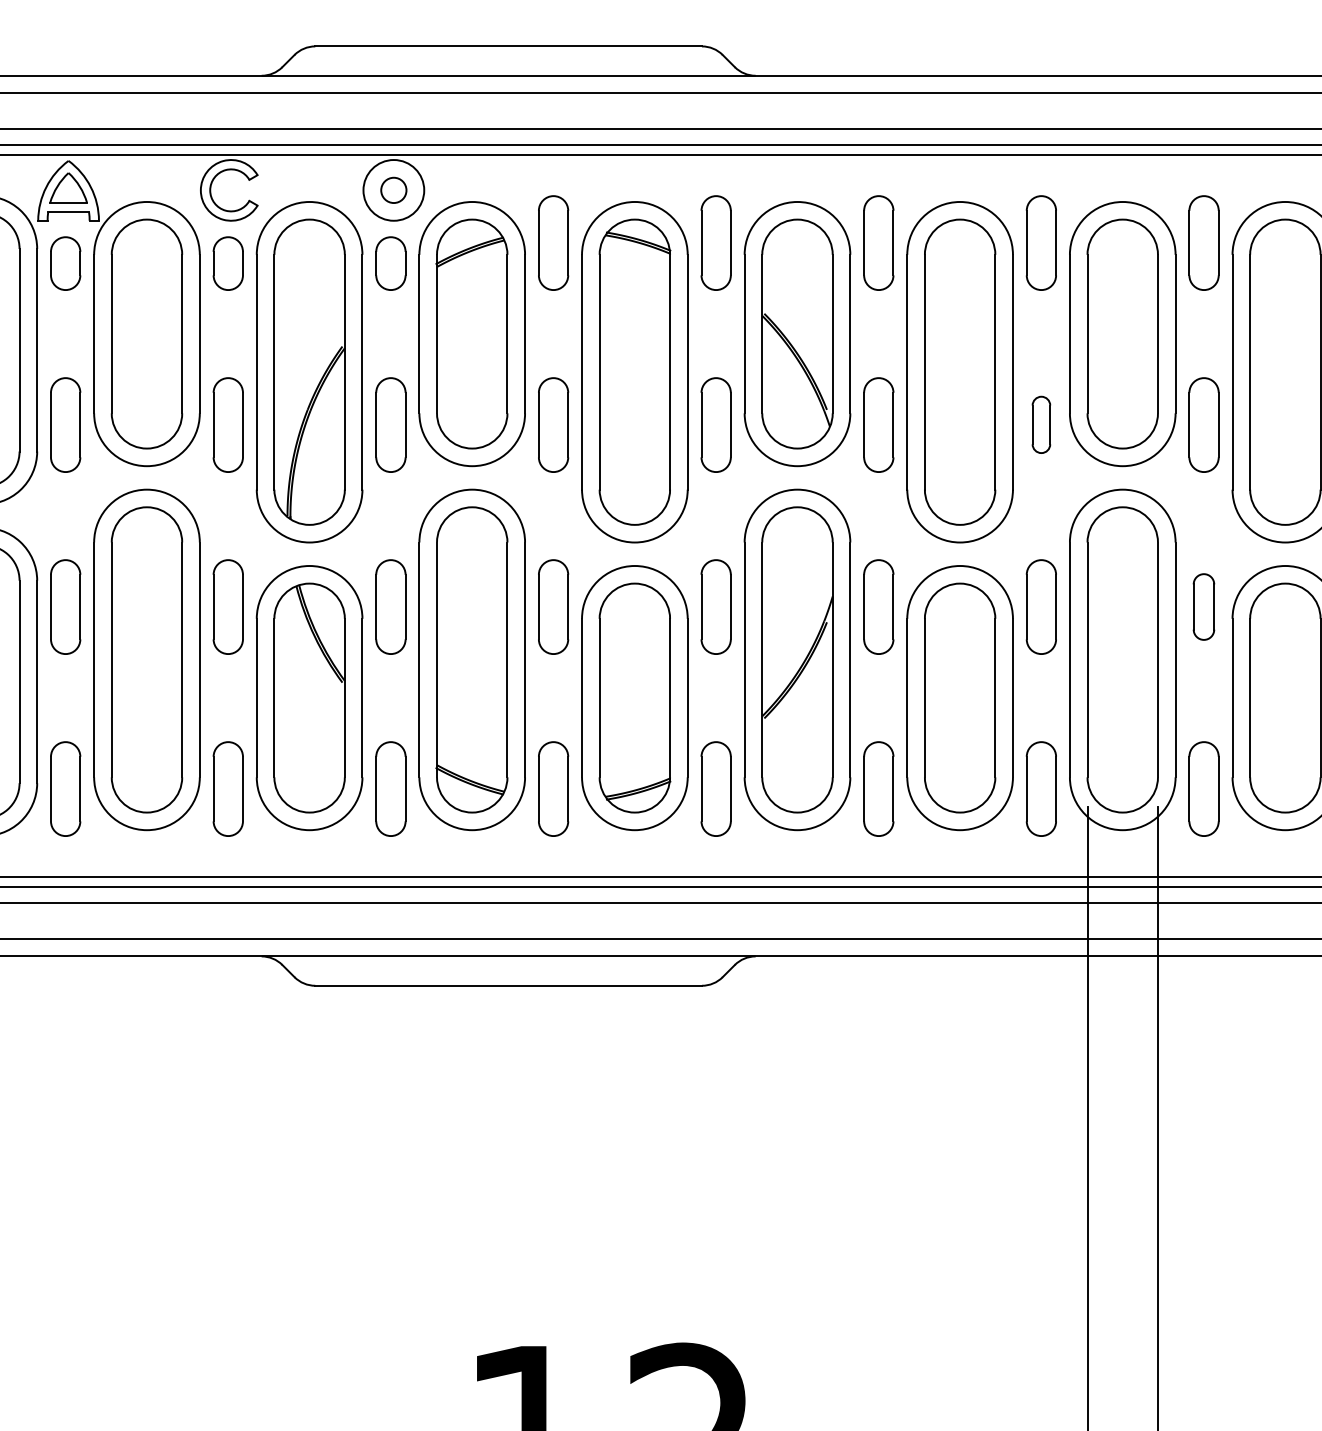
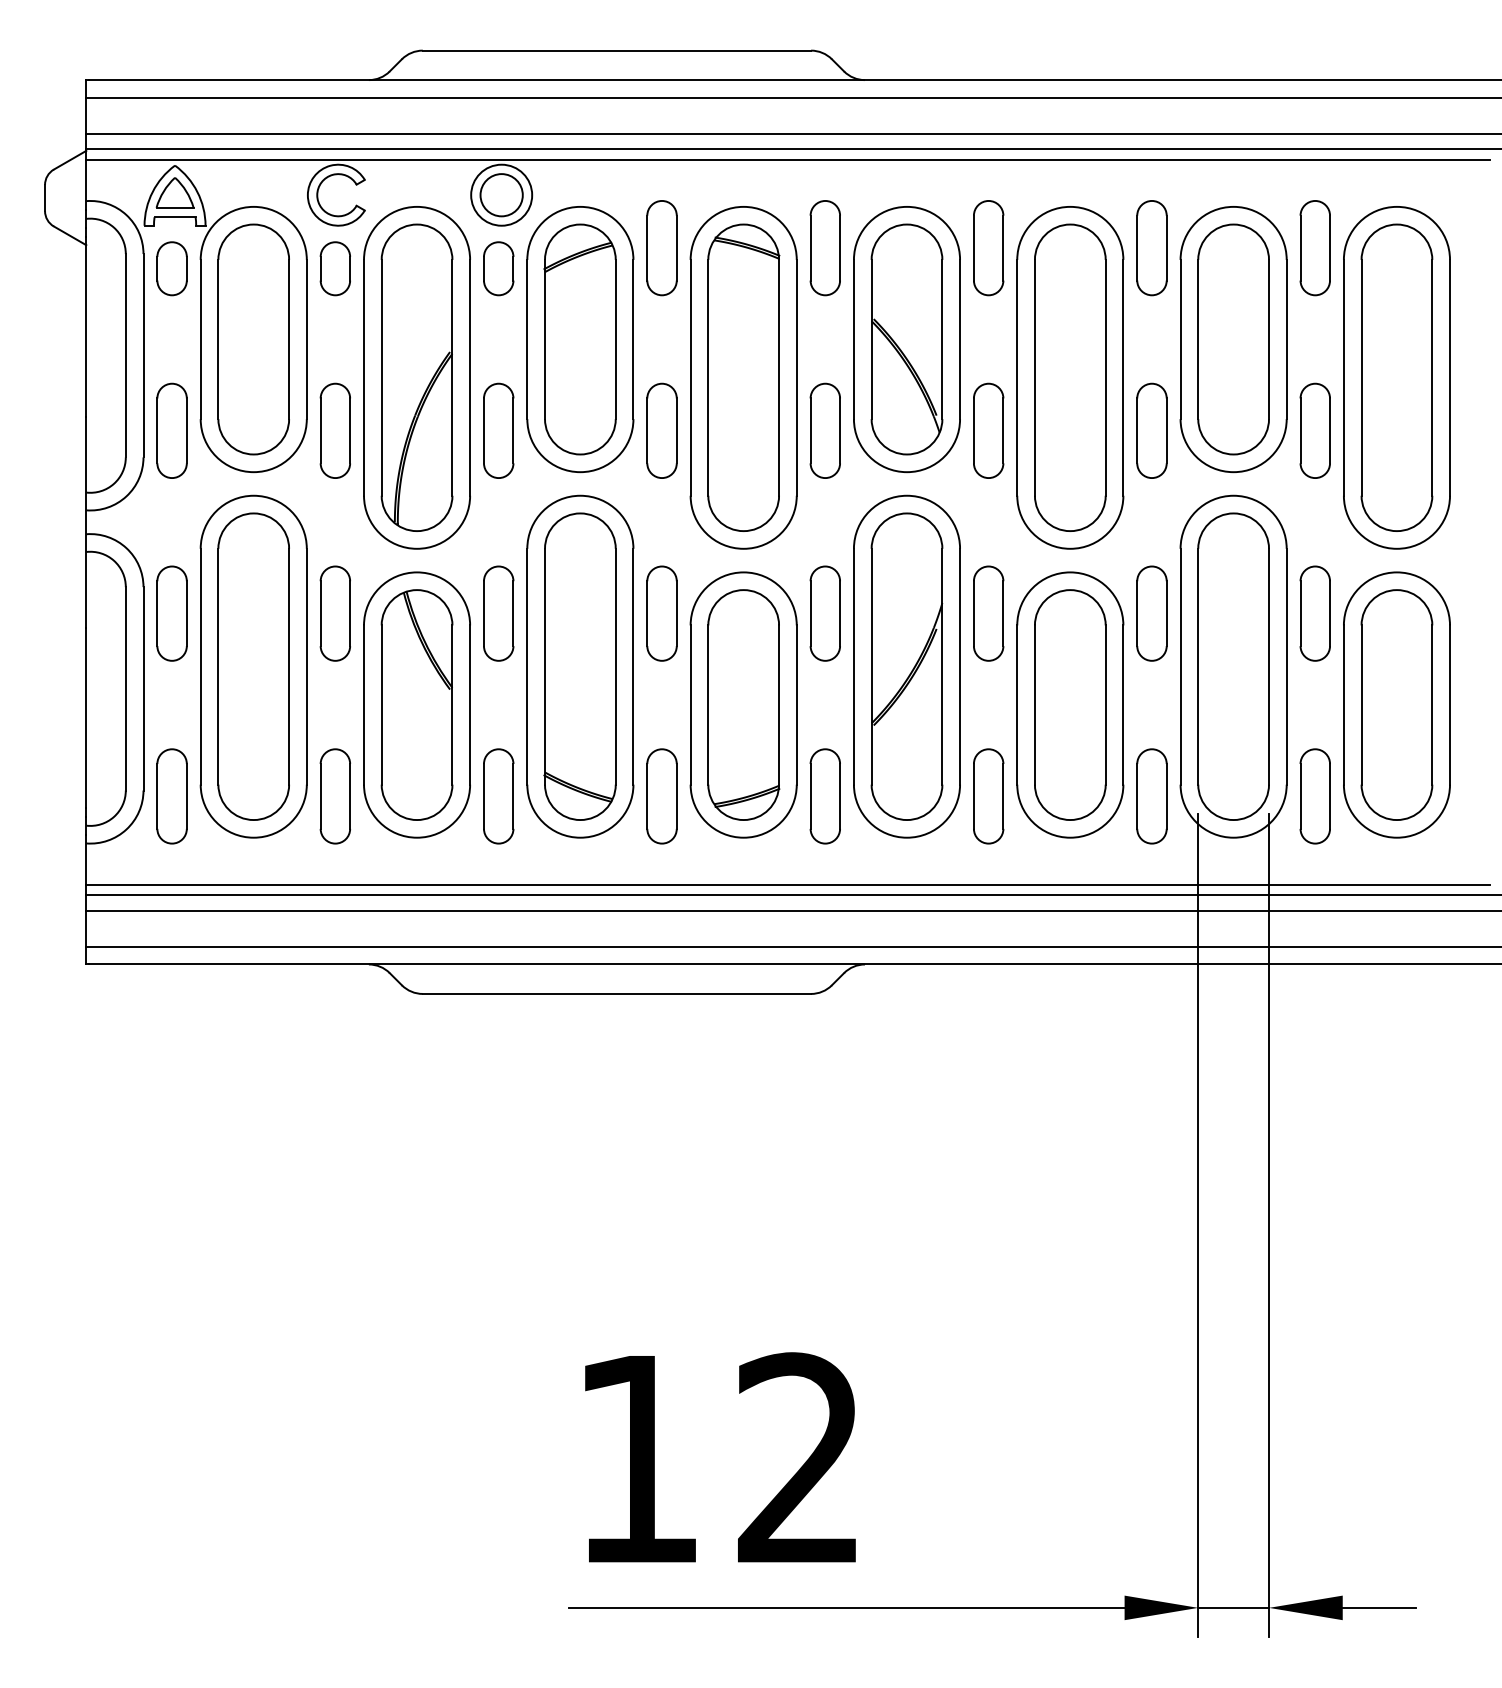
circle: (393, 190) -> (501, 195), size x1.67
part: (1040, 424) -> (1151, 430), size x1.67
part: (1203, 606) -> (1314, 613), size x1.43

